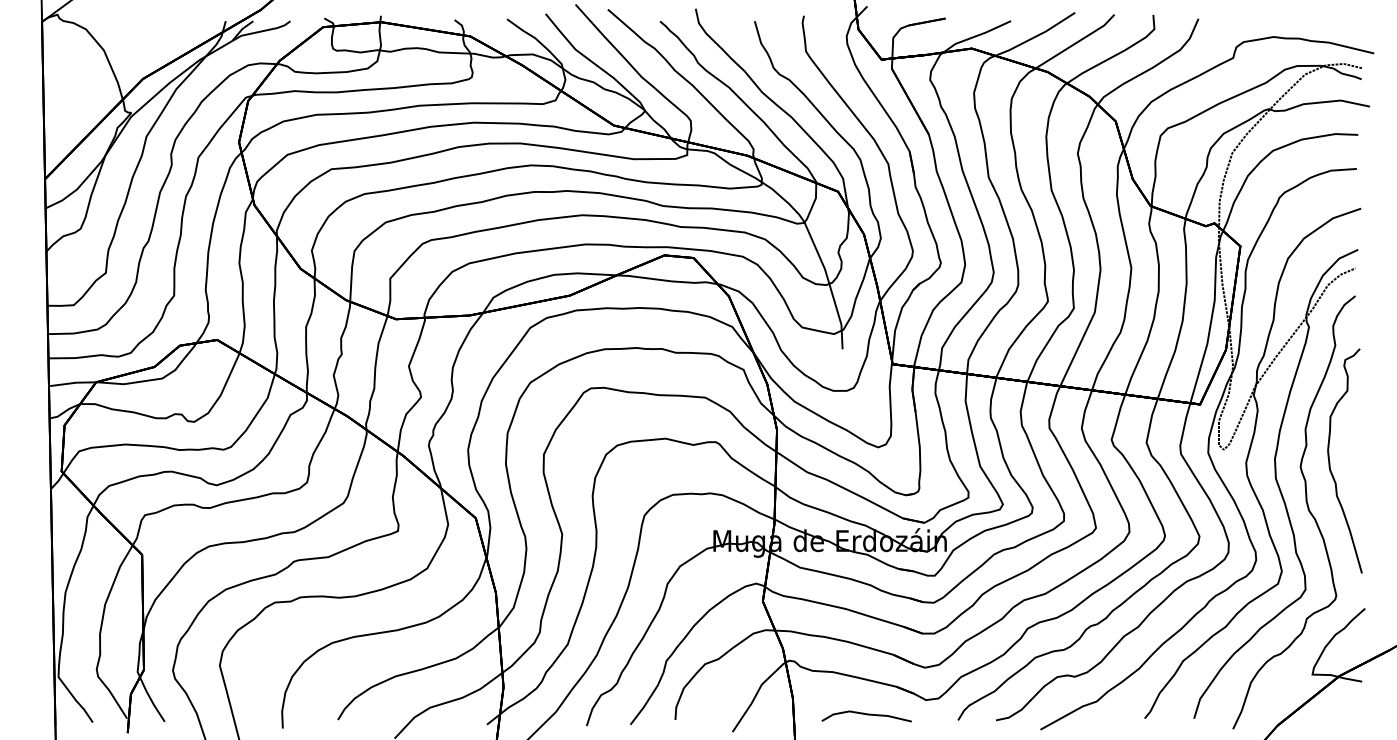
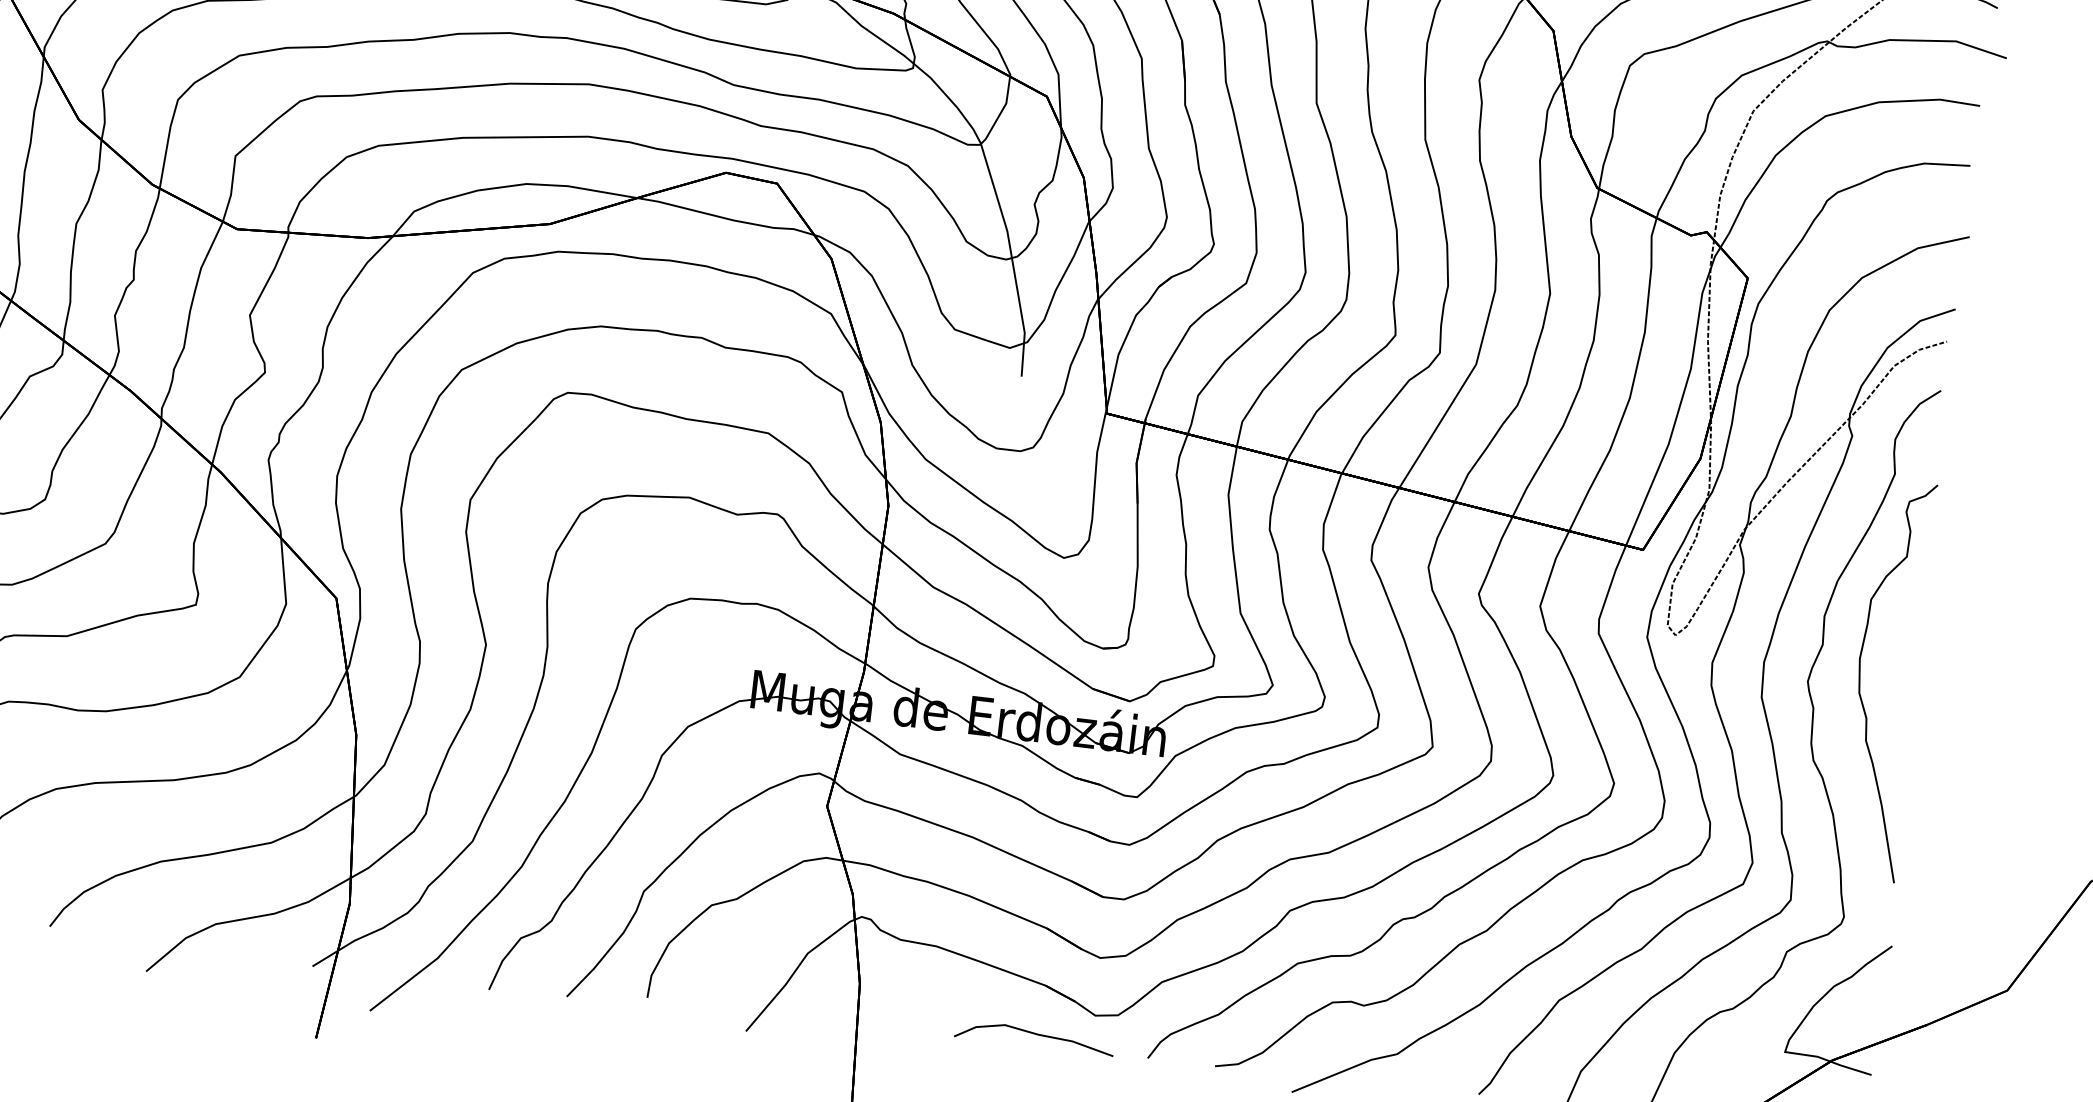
curve: (866, 715) -> (1034, 1035), moved

